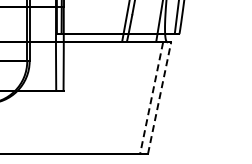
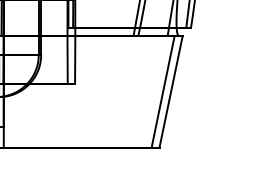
line: (151, 97) -> (163, 91), dashed -> solid
line: (159, 97) -> (171, 91), dashed -> solid

